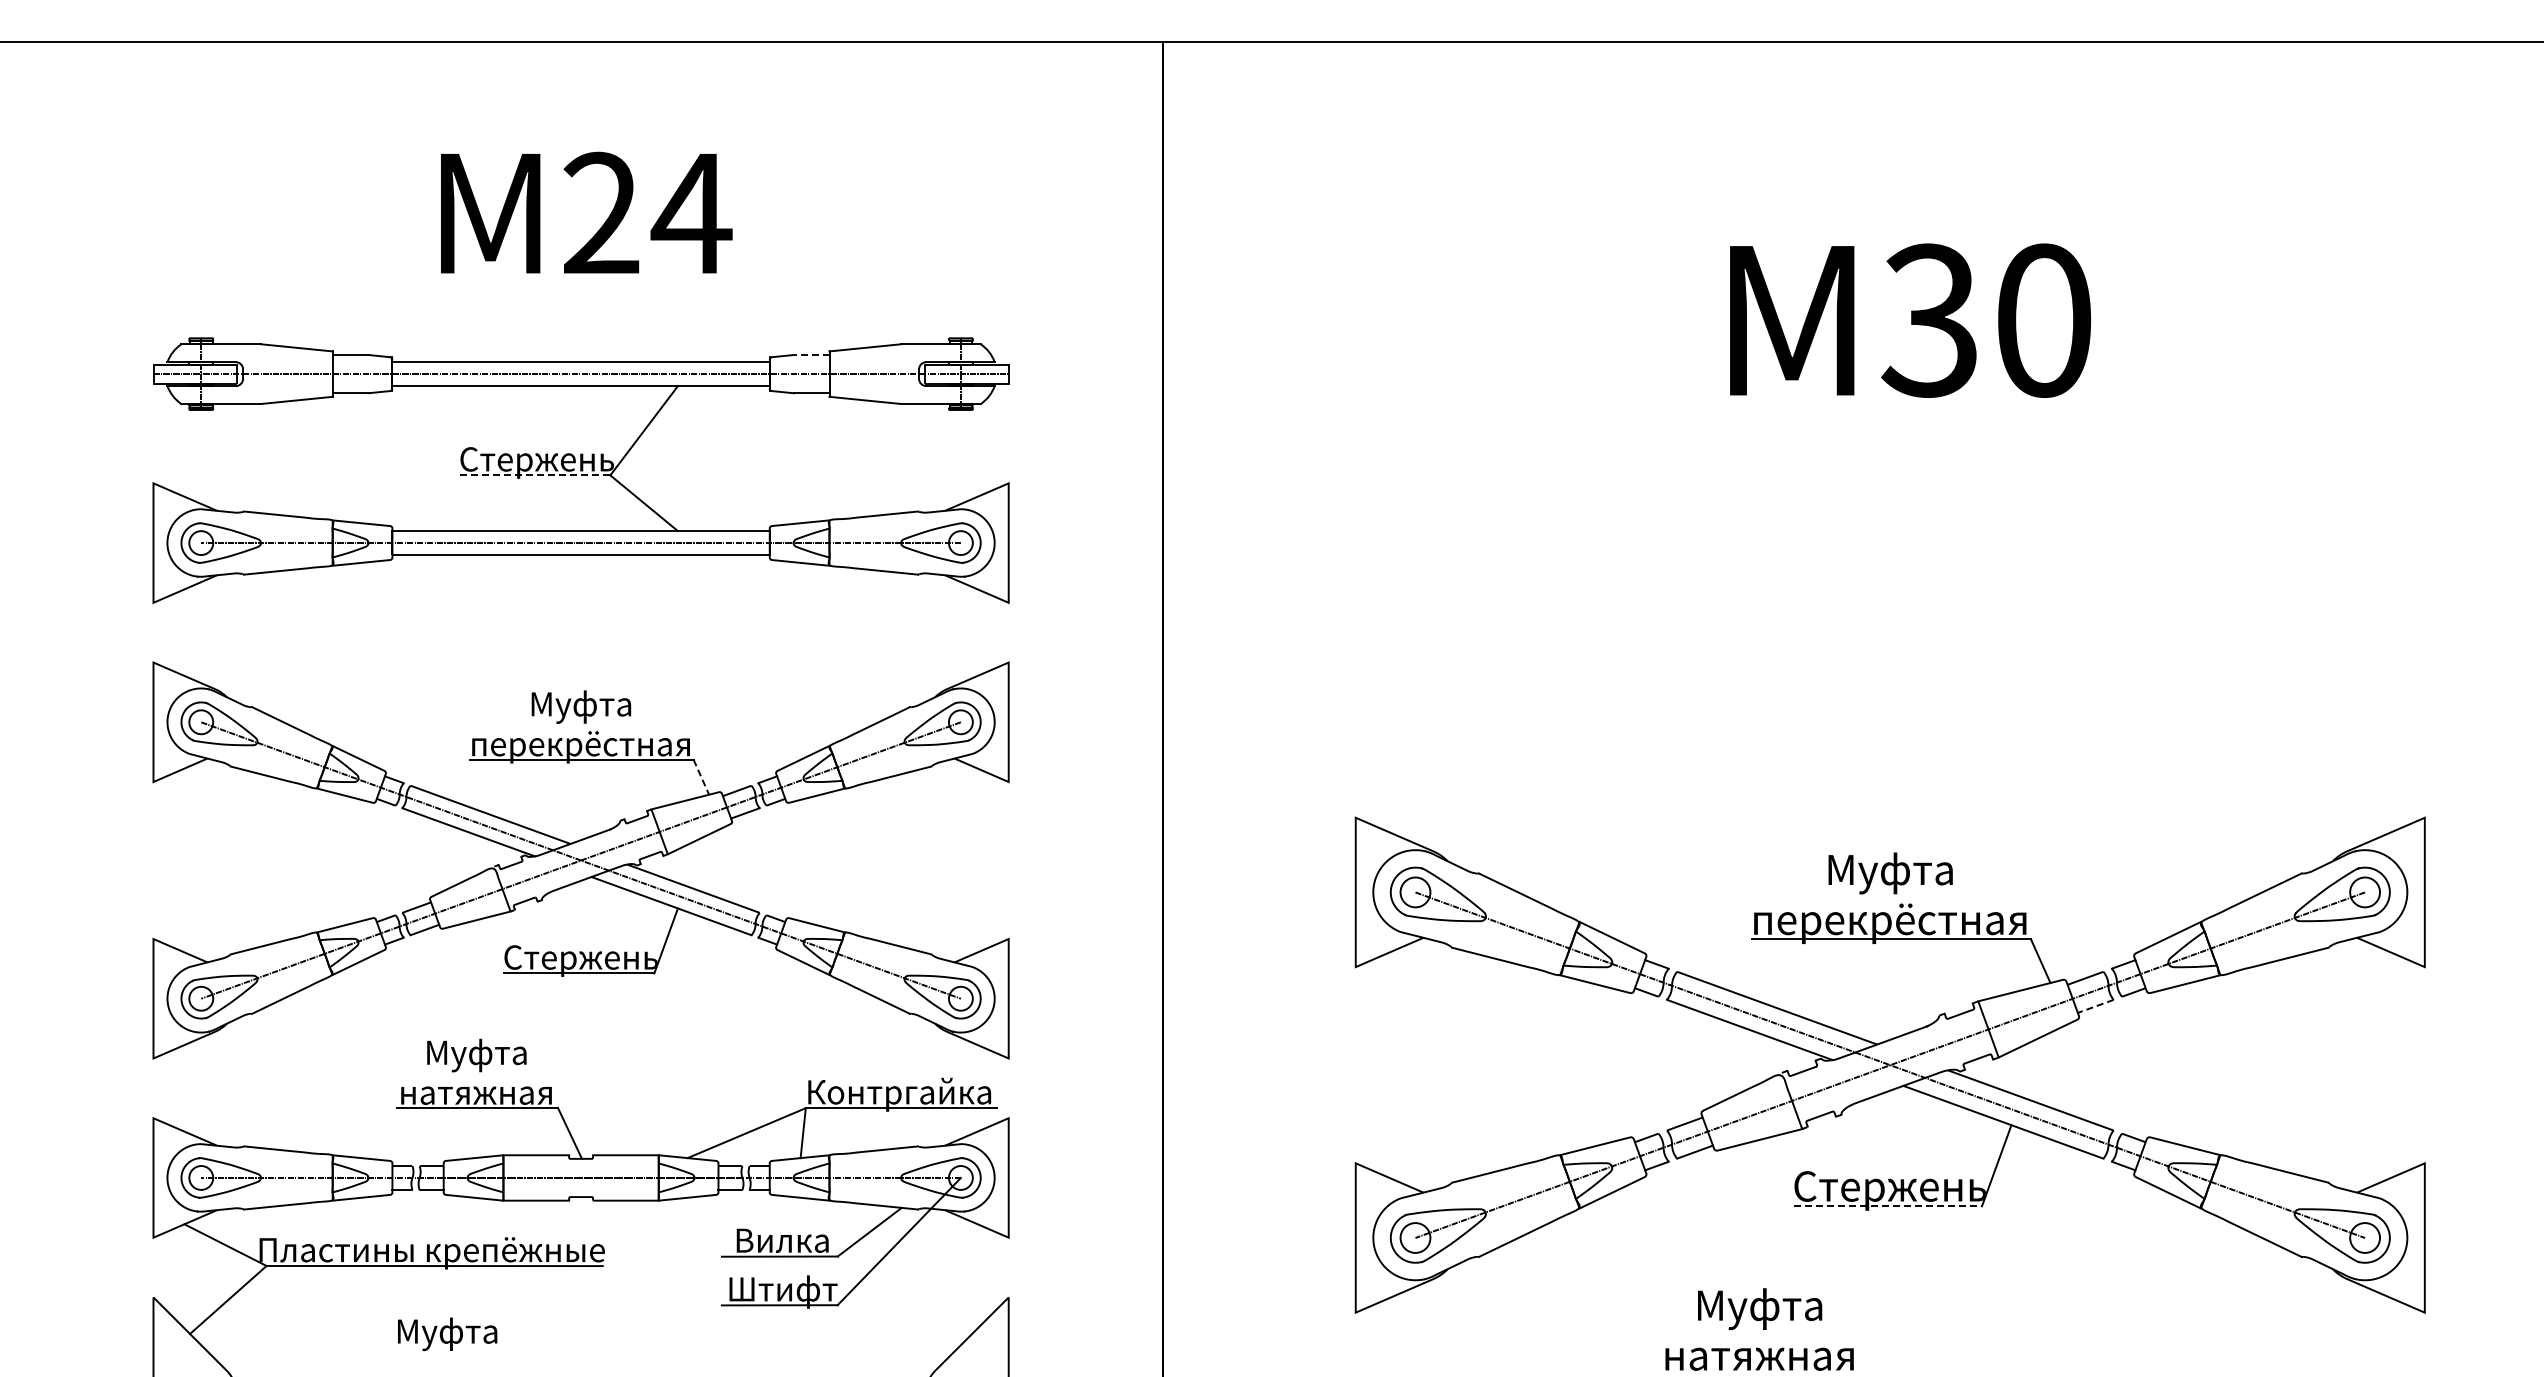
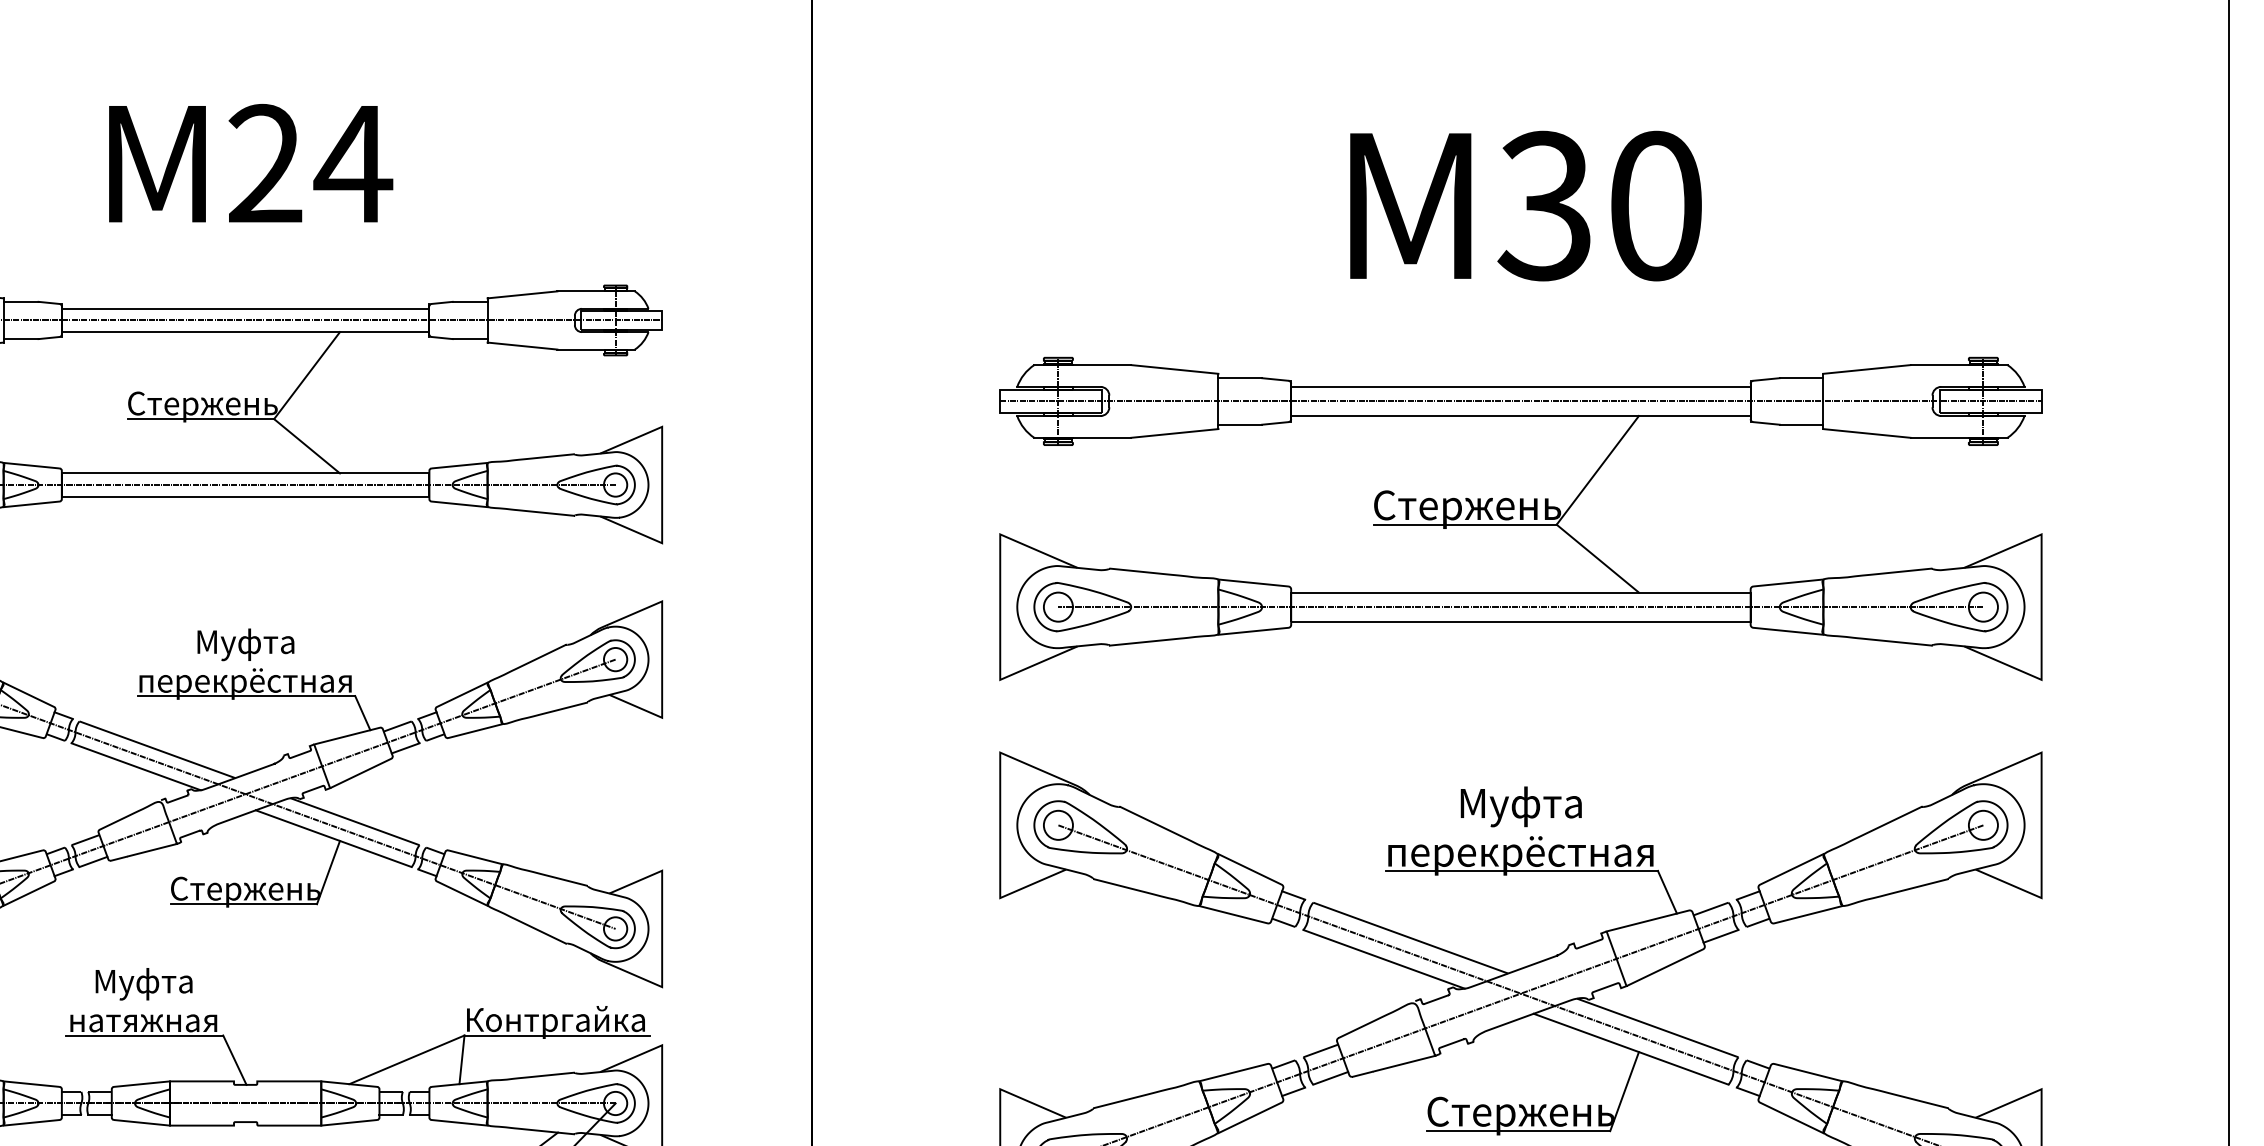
text: (1910, 320) -> (1525, 205), moved
line: (811, 355) -> (470, 302), dashed -> solid
line: (535, 475) -> (201, 419), dashed -> solid
part: (1889, 577) -> (1520, 518), added
line: (701, 777) -> (362, 713), dashed -> solid
line: (2095, 1006) -> (1720, 936), dashed -> solid
line: (1888, 1206) -> (1519, 1131), dashed -> solid

